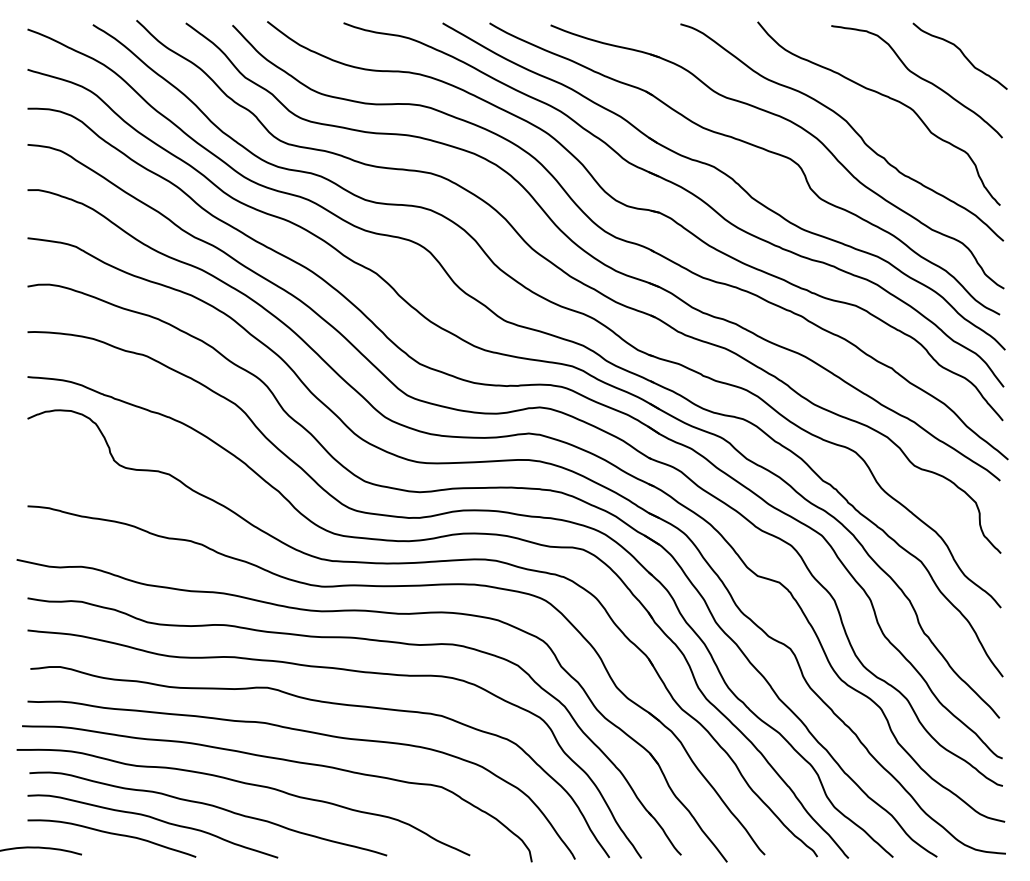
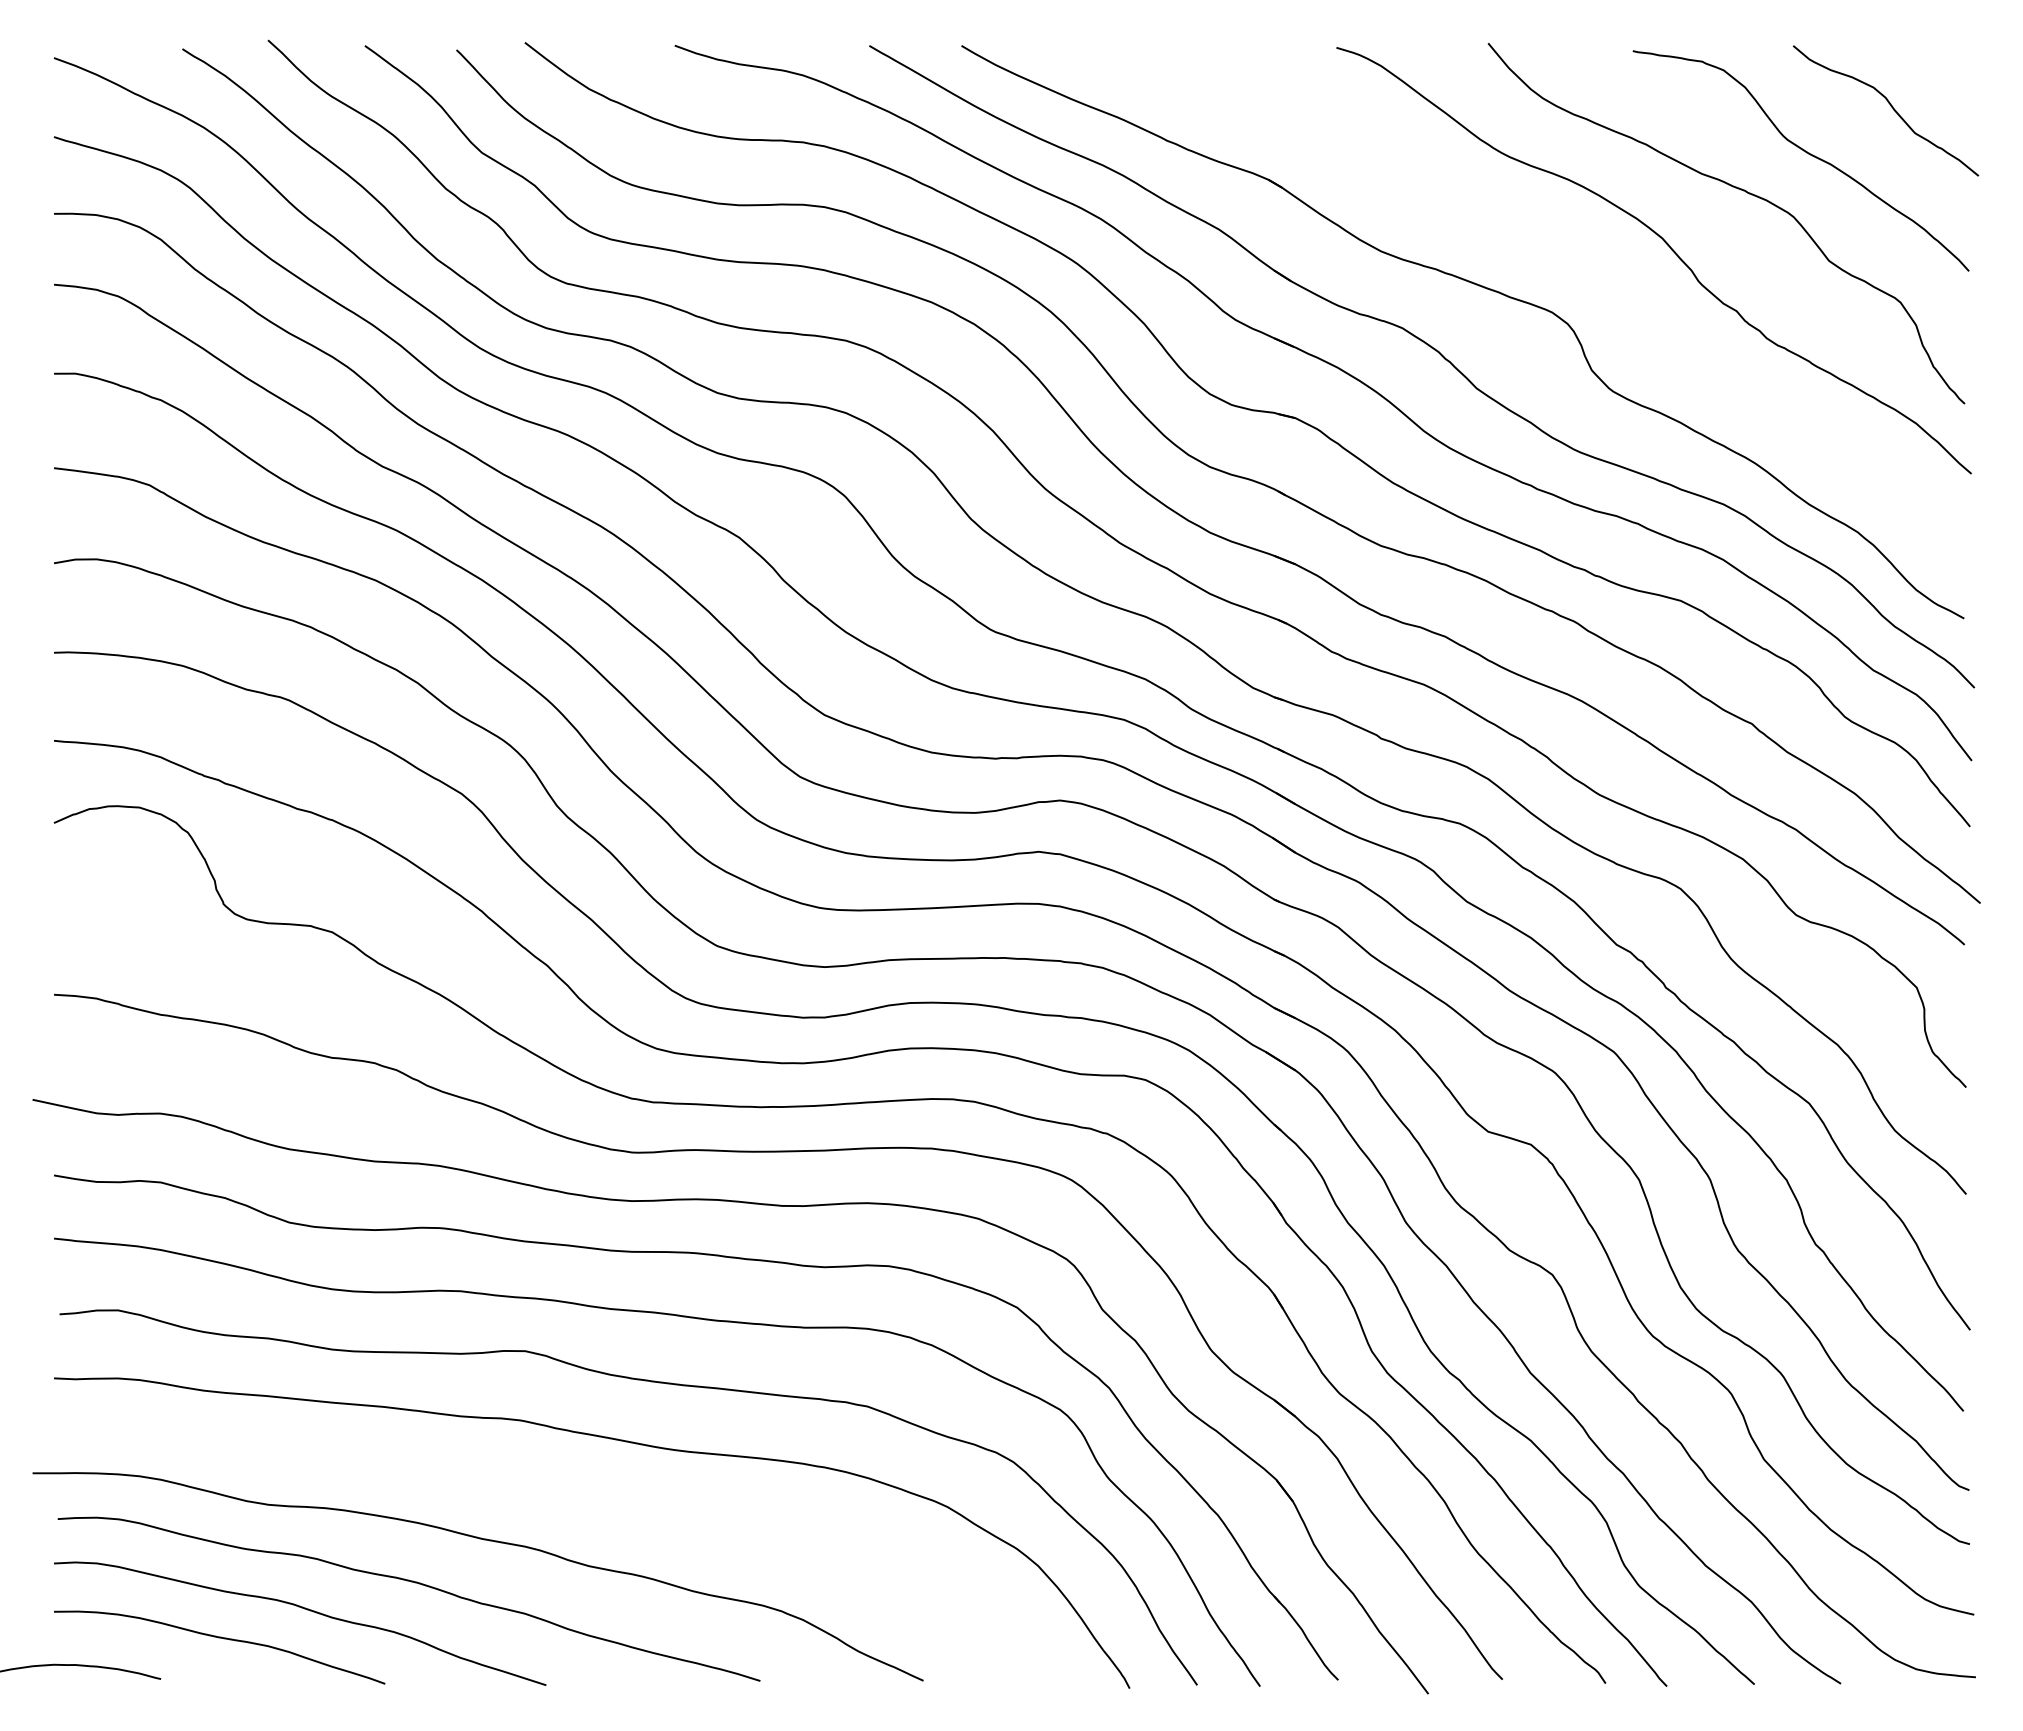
part: (793, 124) -> (1558, 244), removed
curve: (281, 760) -> (552, 1494), removed

